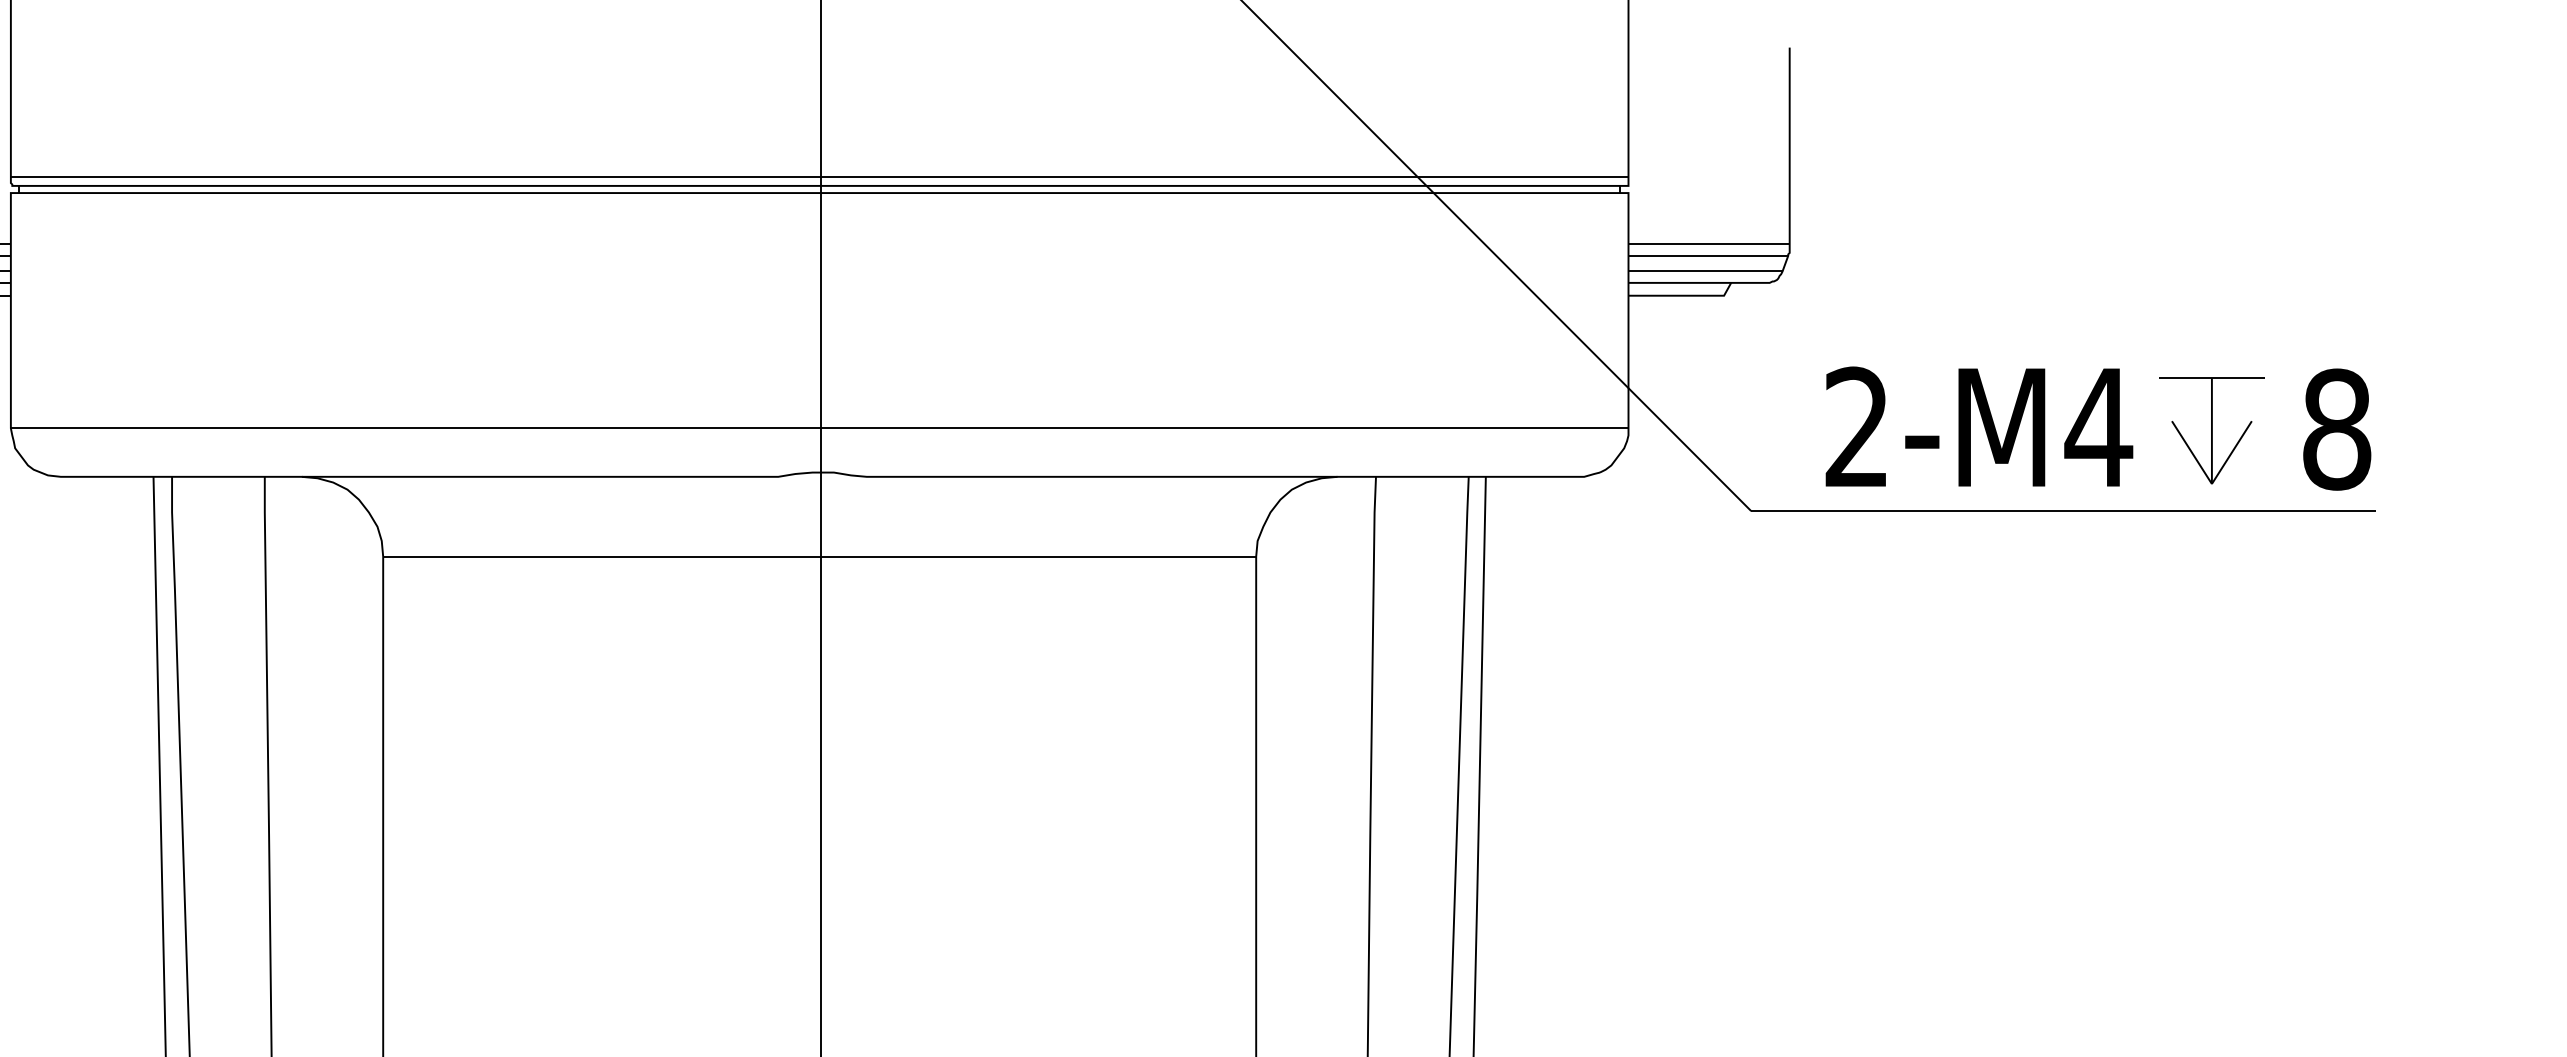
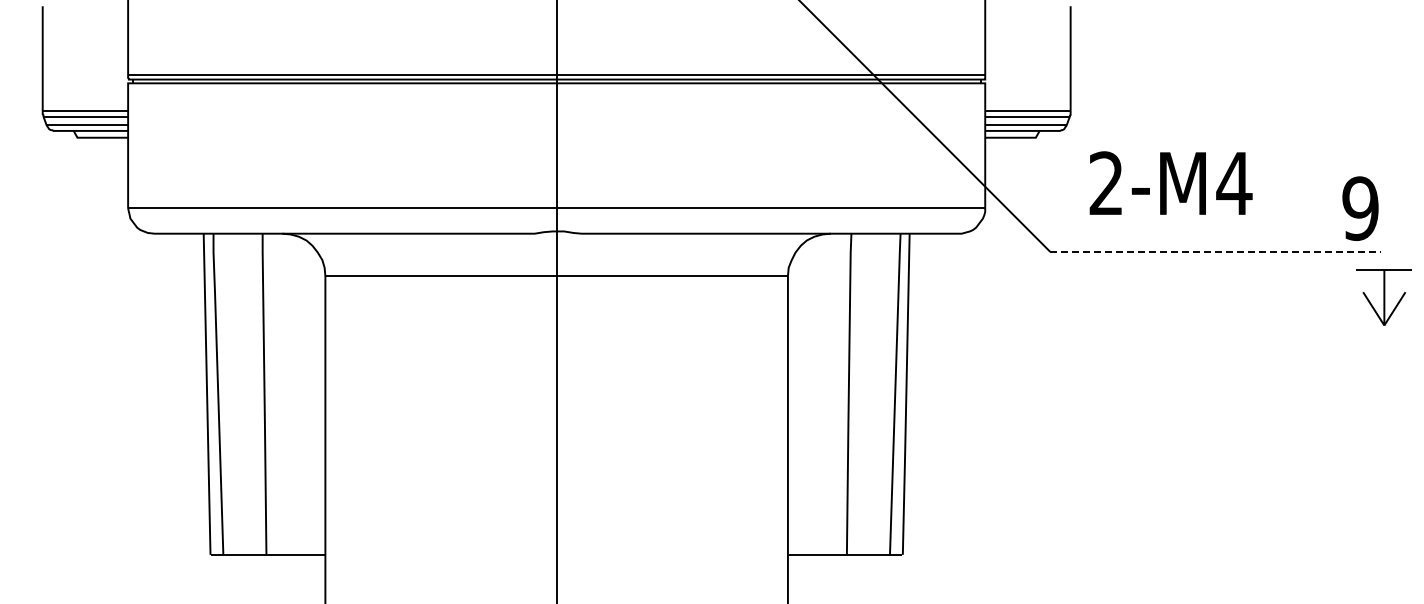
text: (1978, 425) -> (1170, 182), moved
text: (2336, 429) -> (1360, 208), 8 -> 9
part: (2210, 431) -> (1383, 297), moved
line: (2063, 510) -> (1215, 251), solid -> dashed

